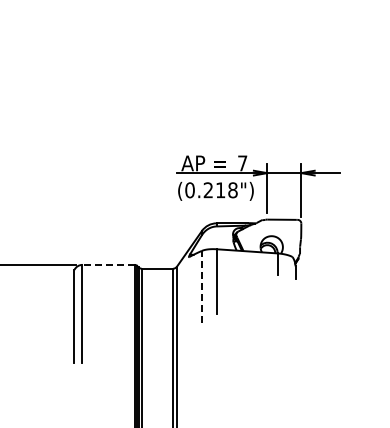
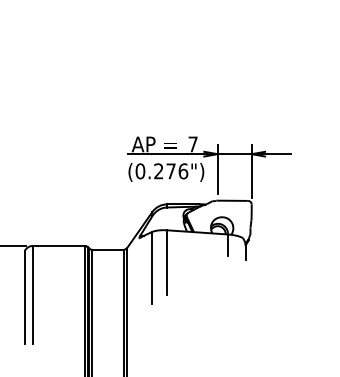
text: (226, 190) -> (176, 171), (0.218") -> (0.276")
line: (108, 264) -> (58, 245), dashed -> solid
line: (202, 286) -> (152, 267), dashed -> solid

